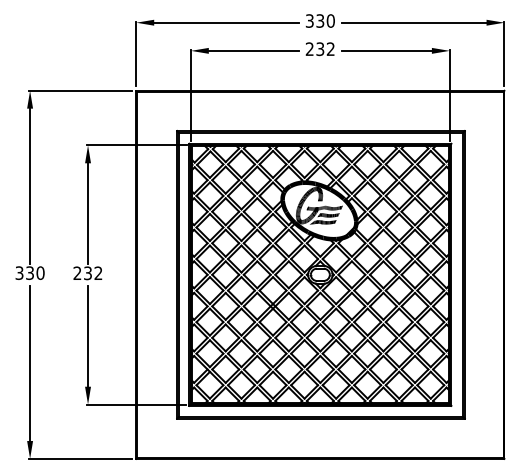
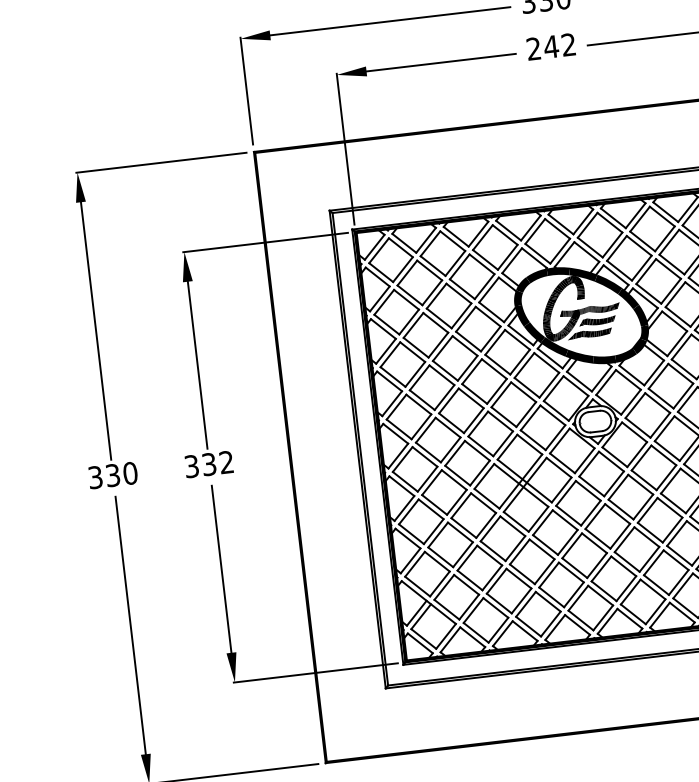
text: (320, 49) -> (551, 47), 232 -> 242
text: (77, 273) -> (191, 466), 232 -> 332

